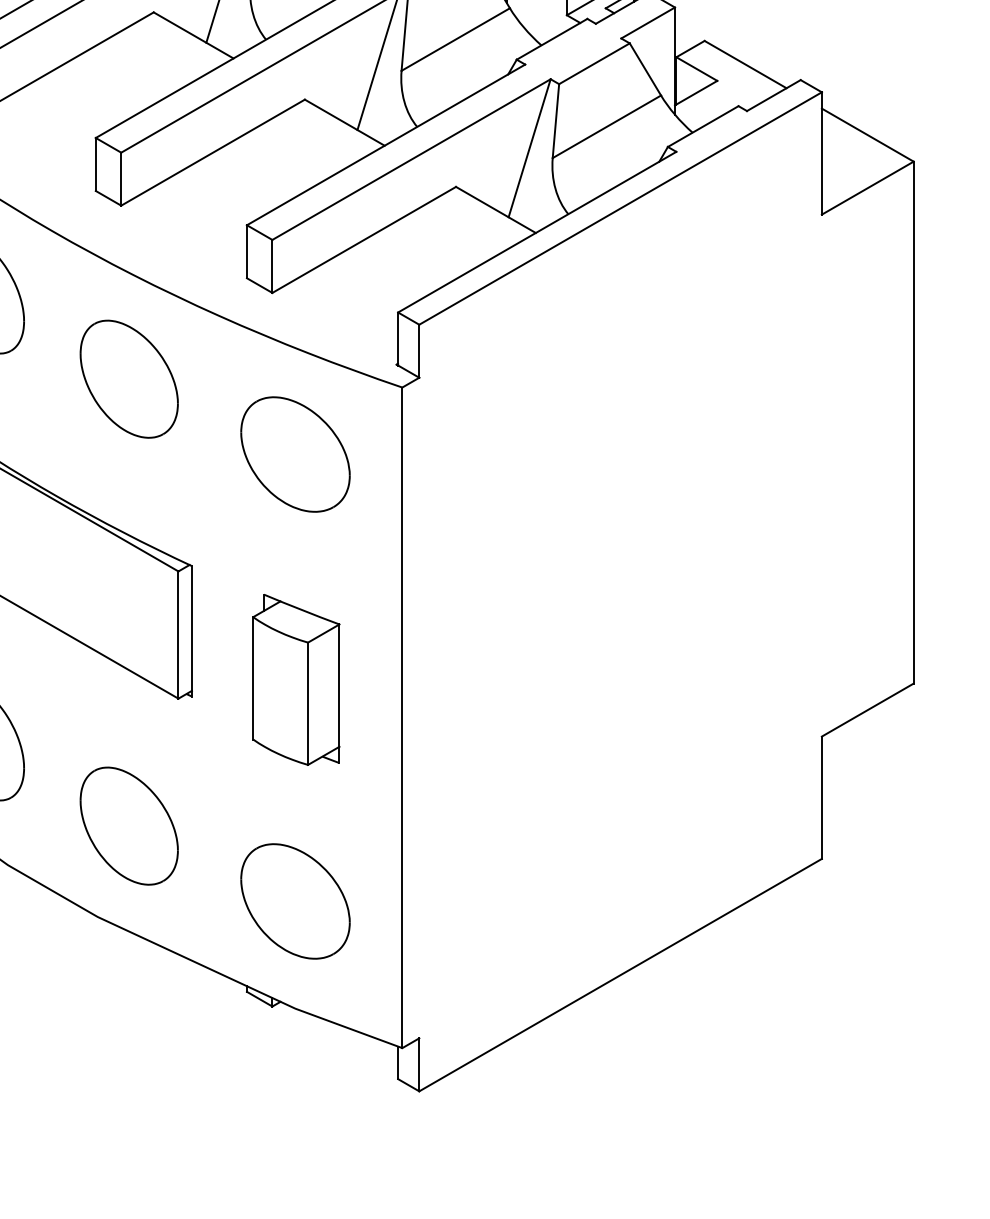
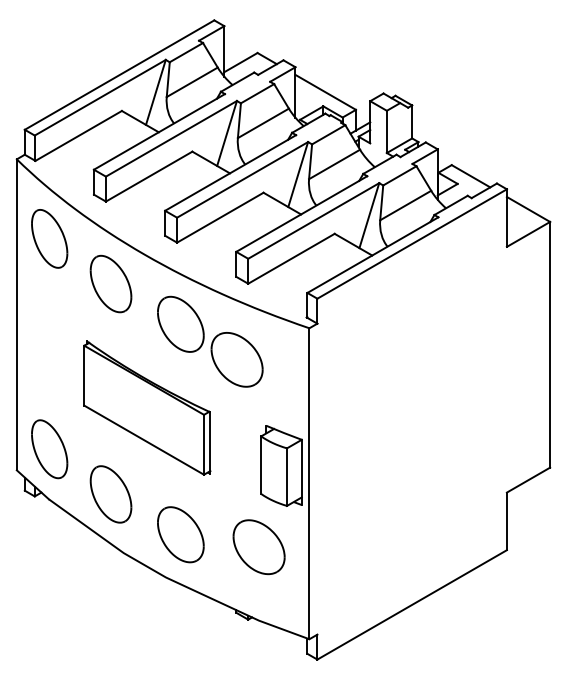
part: (294, 453) -> (236, 359), moved
part: (296, 679) -> (281, 465), moved
part: (294, 902) -> (258, 547), moved

